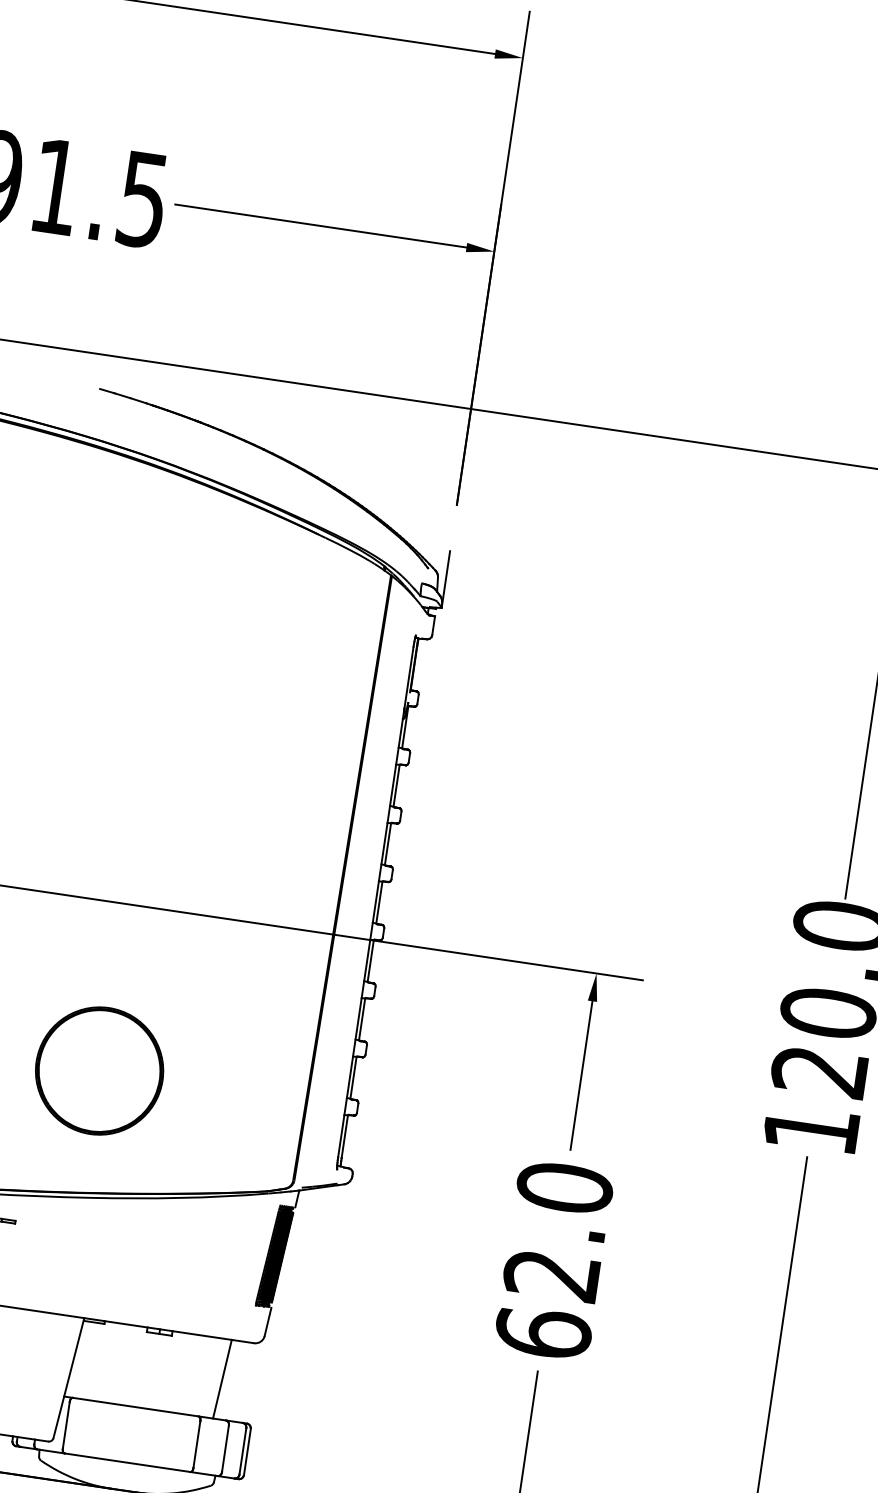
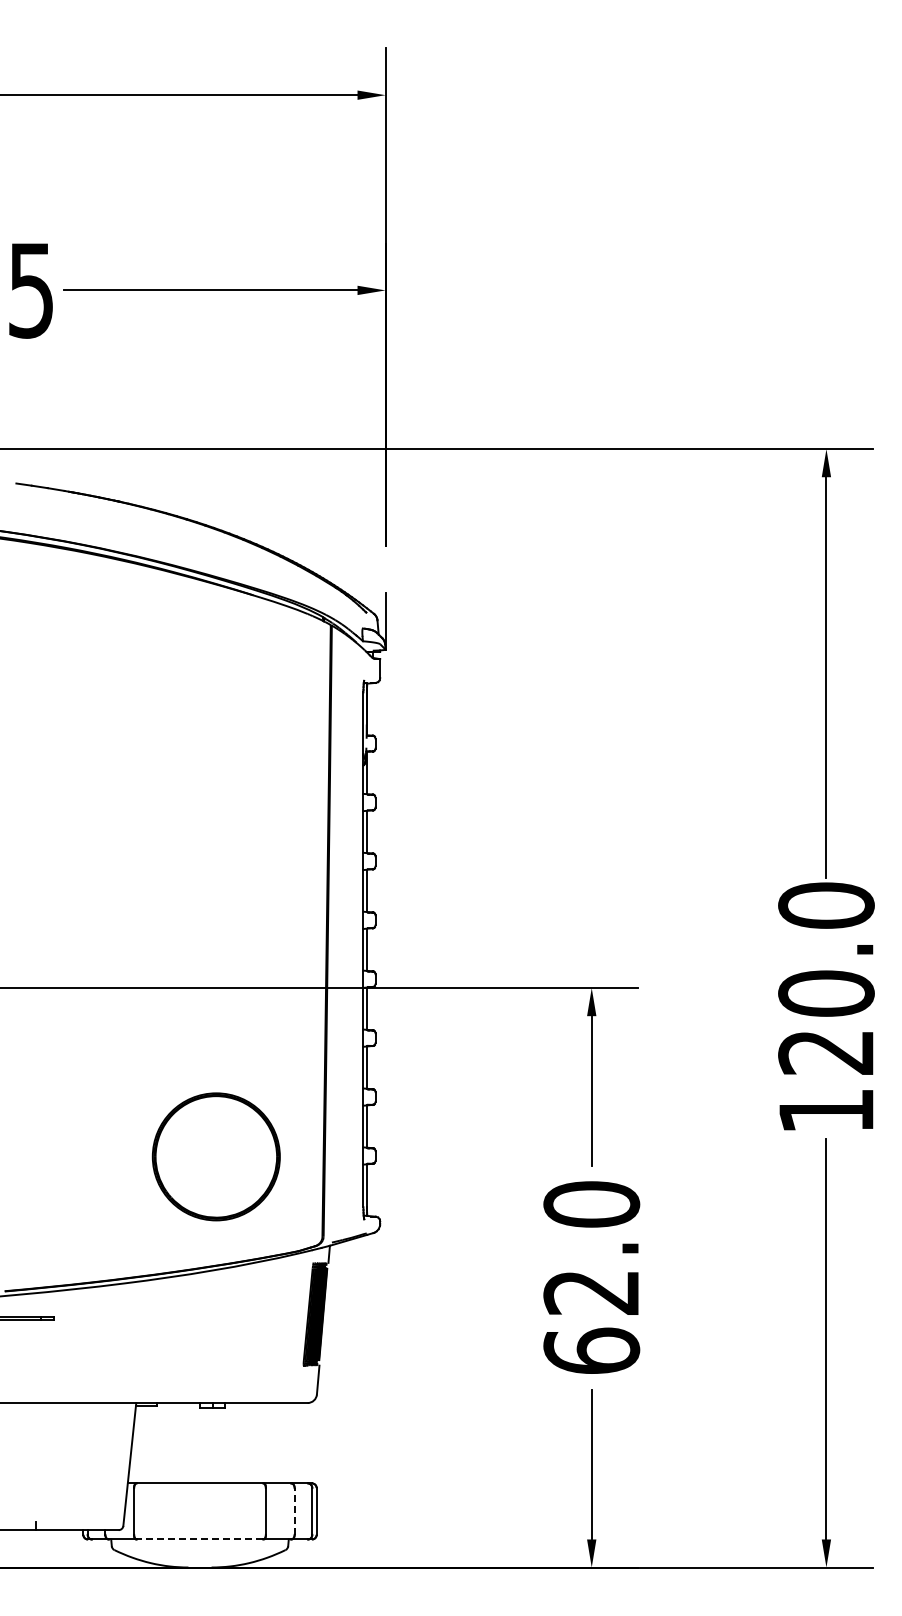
part: (98, 1070) -> (215, 1156), moved
line: (222, 1379) -> (281, 1443), removed
line: (225, 1447) -> (294, 1510), solid -> dashed
line: (127, 1462) -> (199, 1539), solid -> dashed

